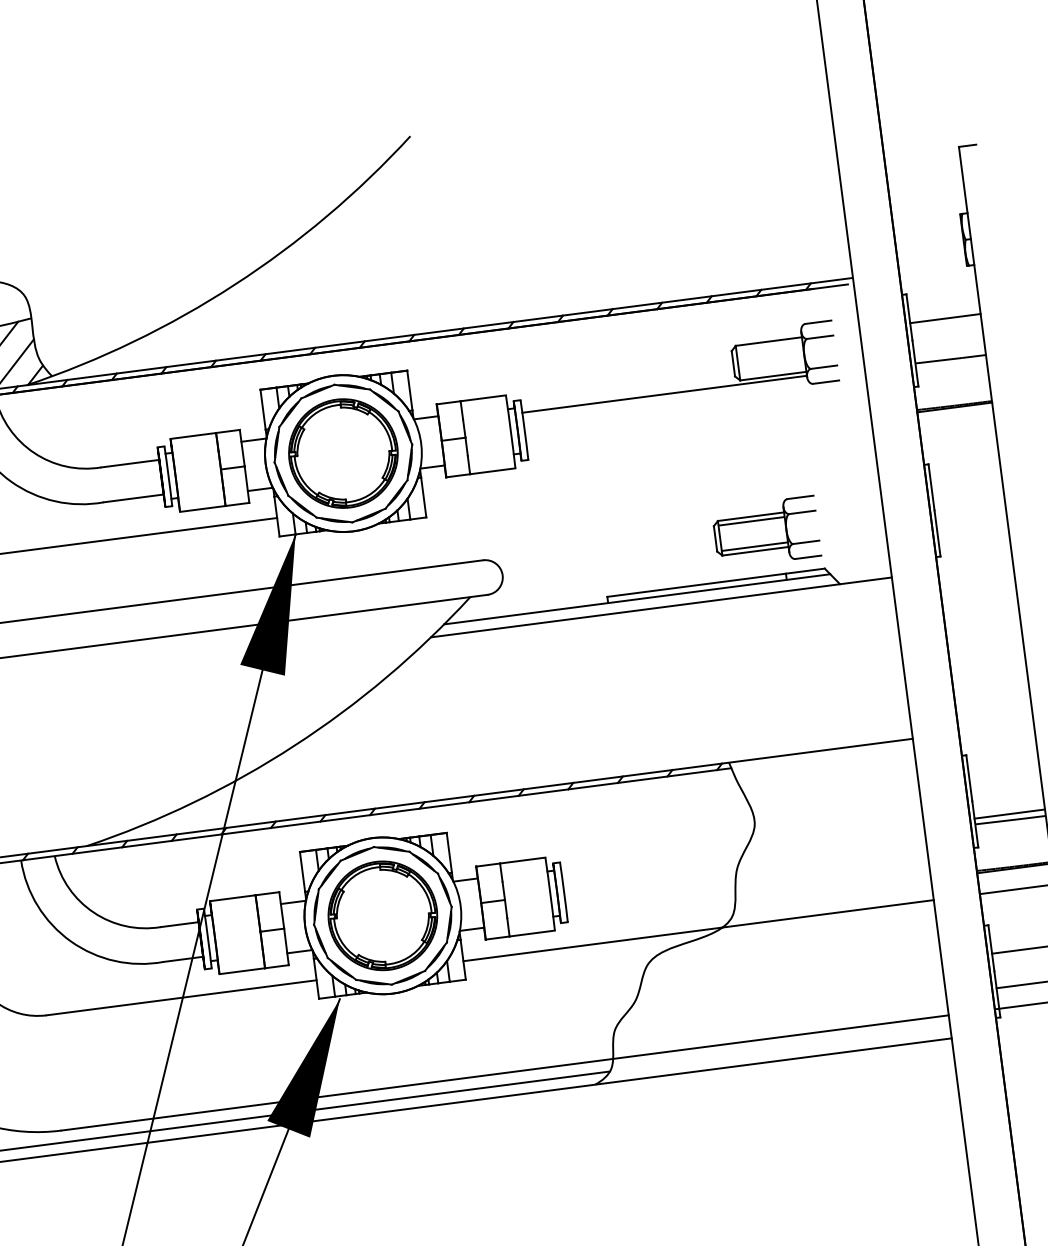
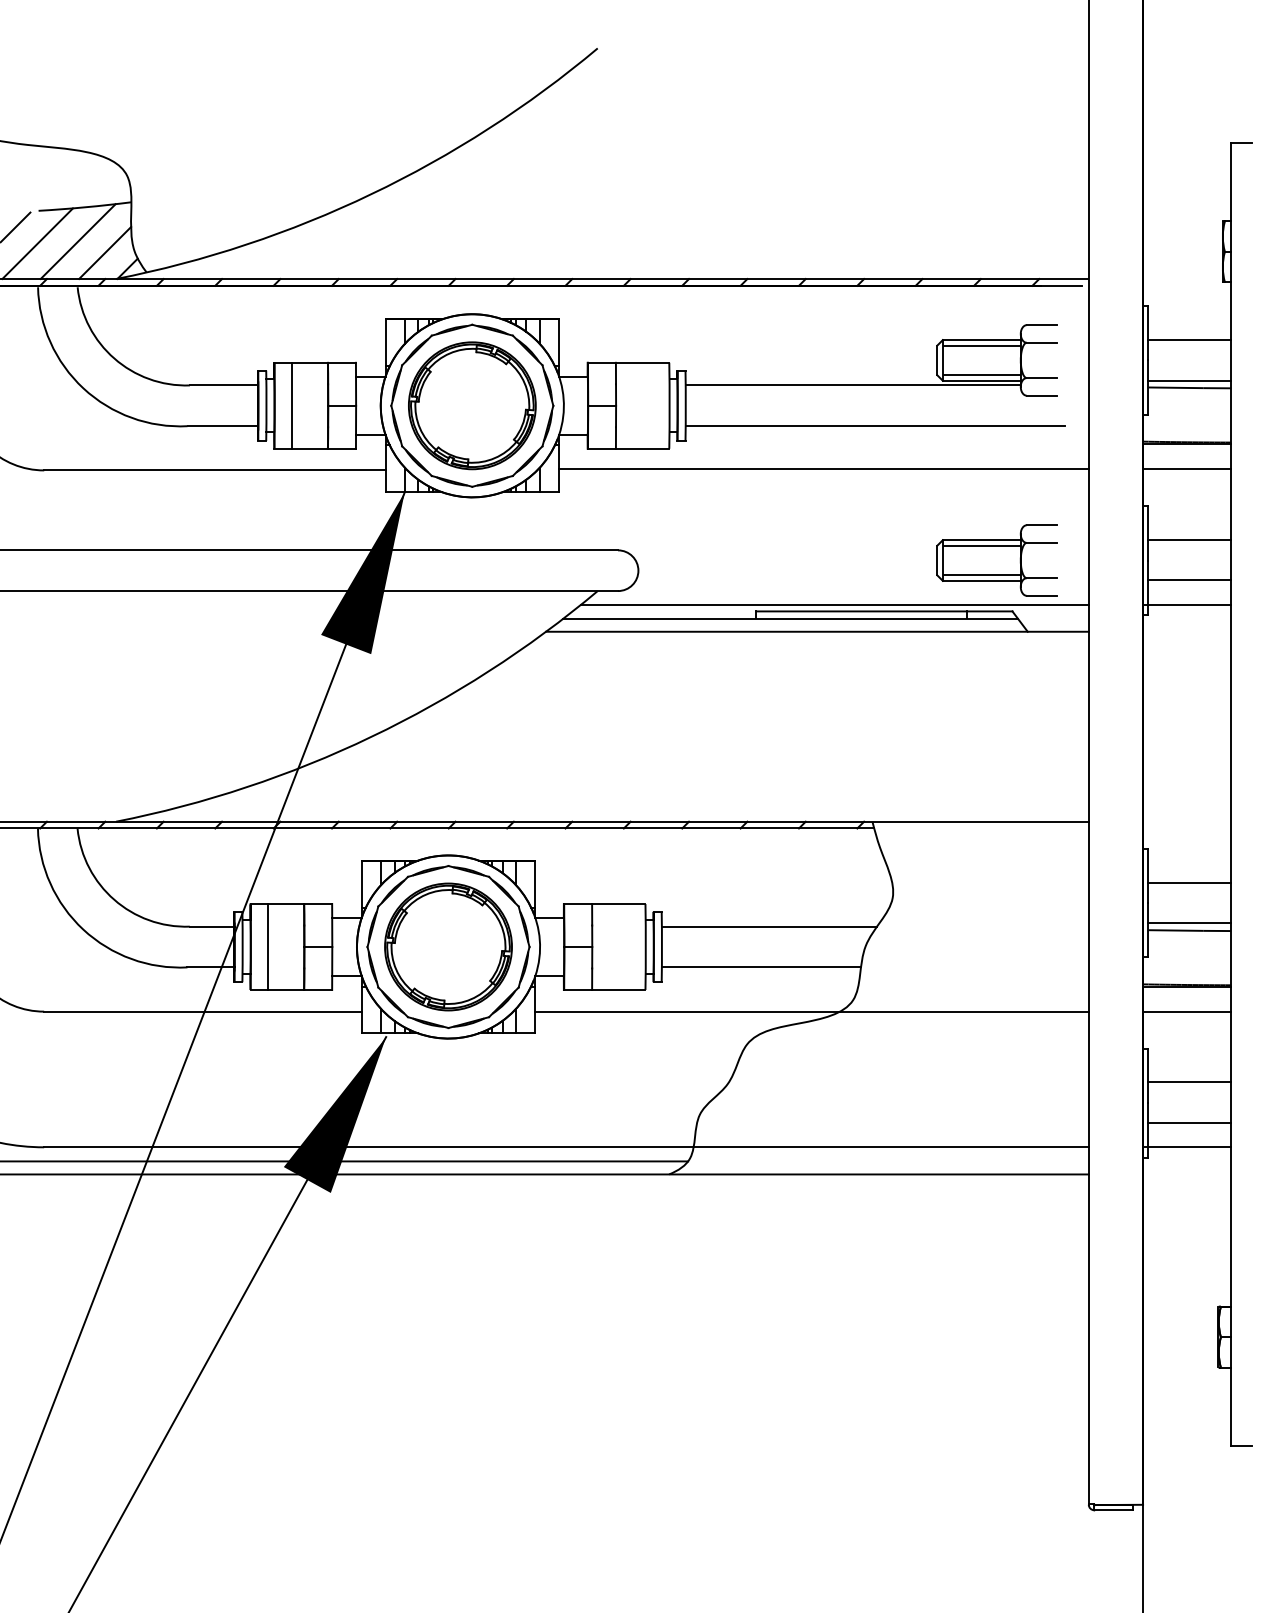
line: (769, 346) -> (981, 345), added
line: (949, 352) -> (1189, 380), added
line: (772, 371) -> (981, 375), added
line: (688, 426) -> (875, 426), added
line: (957, 427) -> (1187, 468), added
line: (648, 468) -> (823, 468), added
line: (189, 473) -> (291, 405), added
line: (967, 488) -> (1189, 539), added
line: (971, 522) -> (1189, 580), added
part: (765, 532) -> (996, 560), moved
line: (972, 543) -> (1187, 604), added
line: (672, 582) -> (834, 604), added
line: (1005, 779) -> (1189, 882), added
line: (653, 863) -> (769, 926), added
line: (650, 898) -> (761, 967), added
line: (229, 935) -> (268, 946), added

